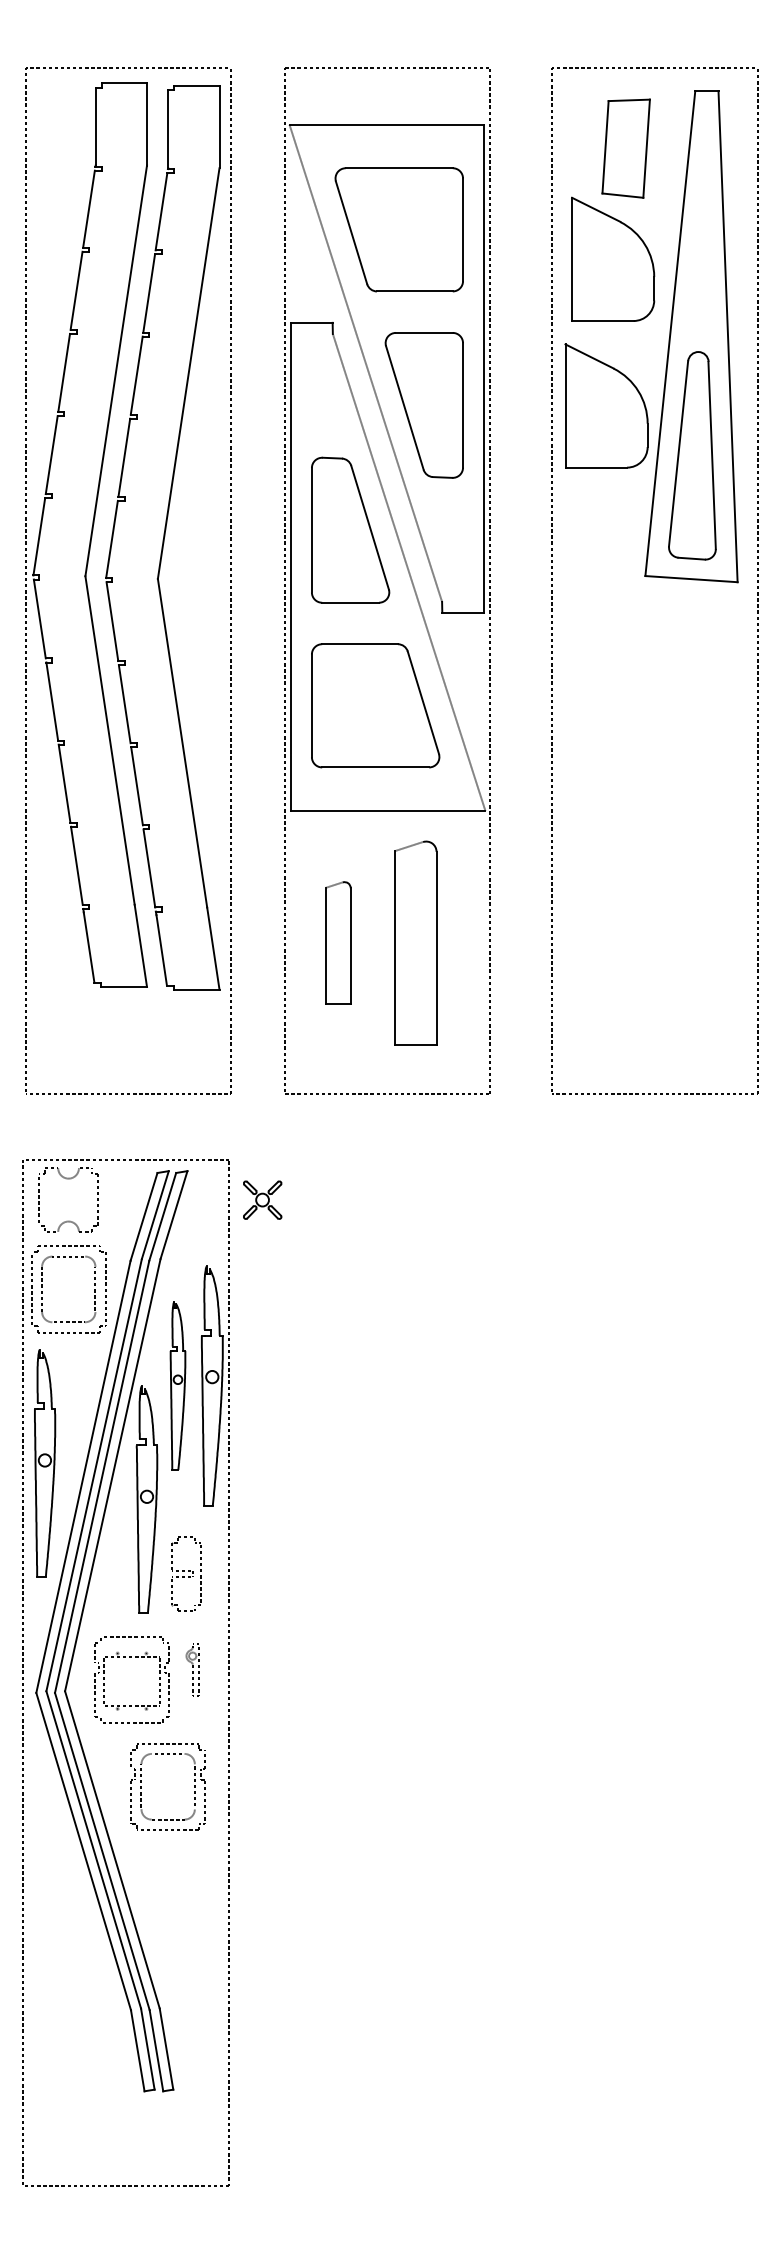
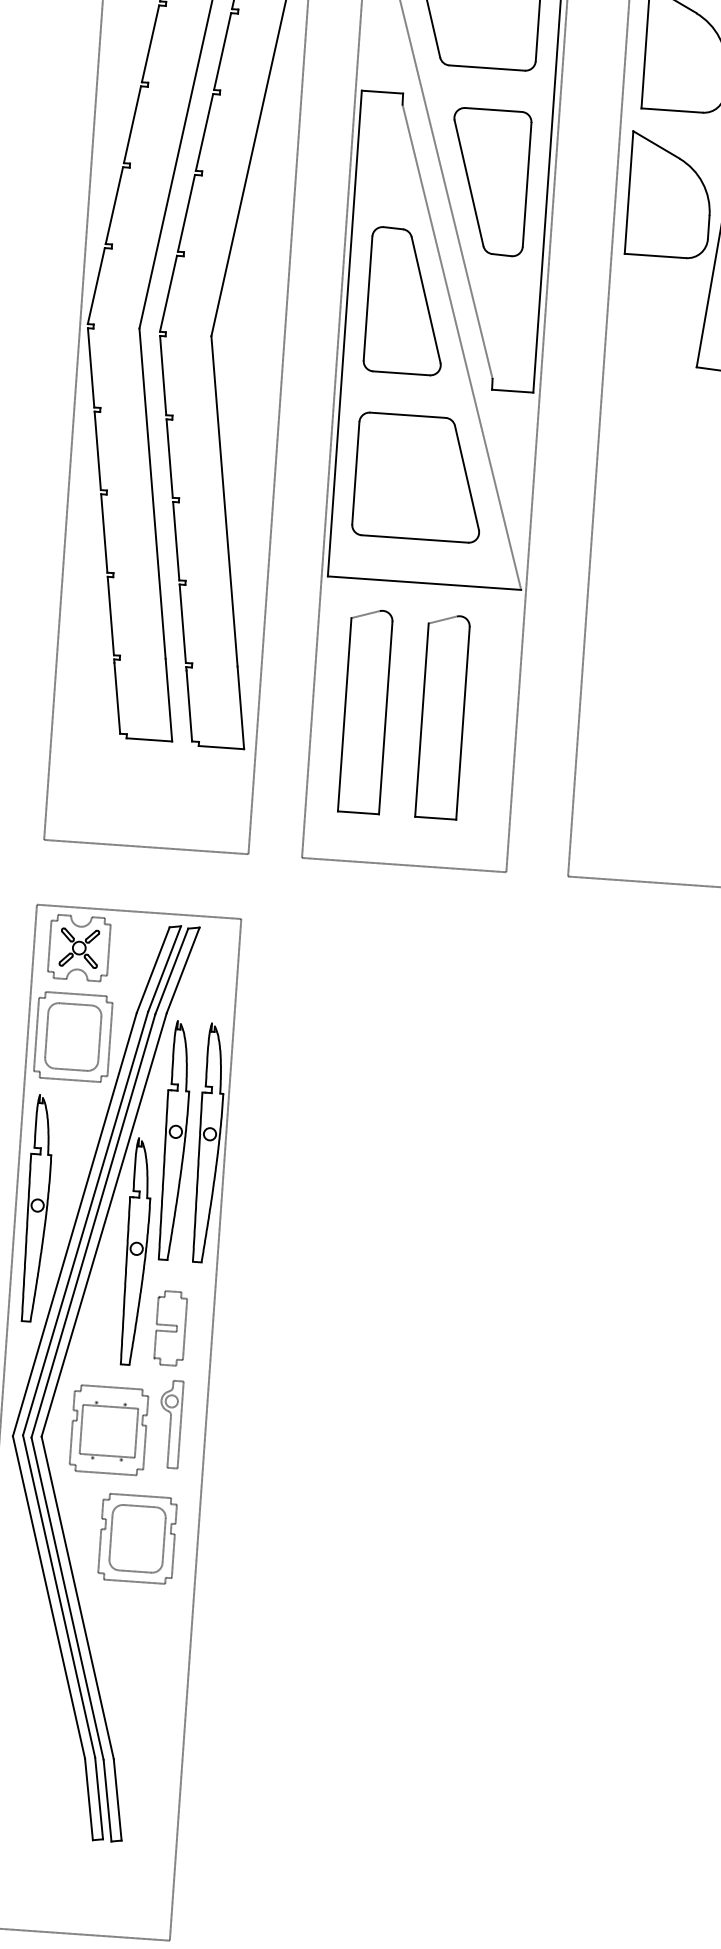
part: (338, 942) -> (365, 710), size x1.67
part: (262, 1199) -> (79, 947), moved
part: (177, 1385) -> (174, 1140), size x1.43
part: (192, 1669) -> (169, 1423), size x1.67

